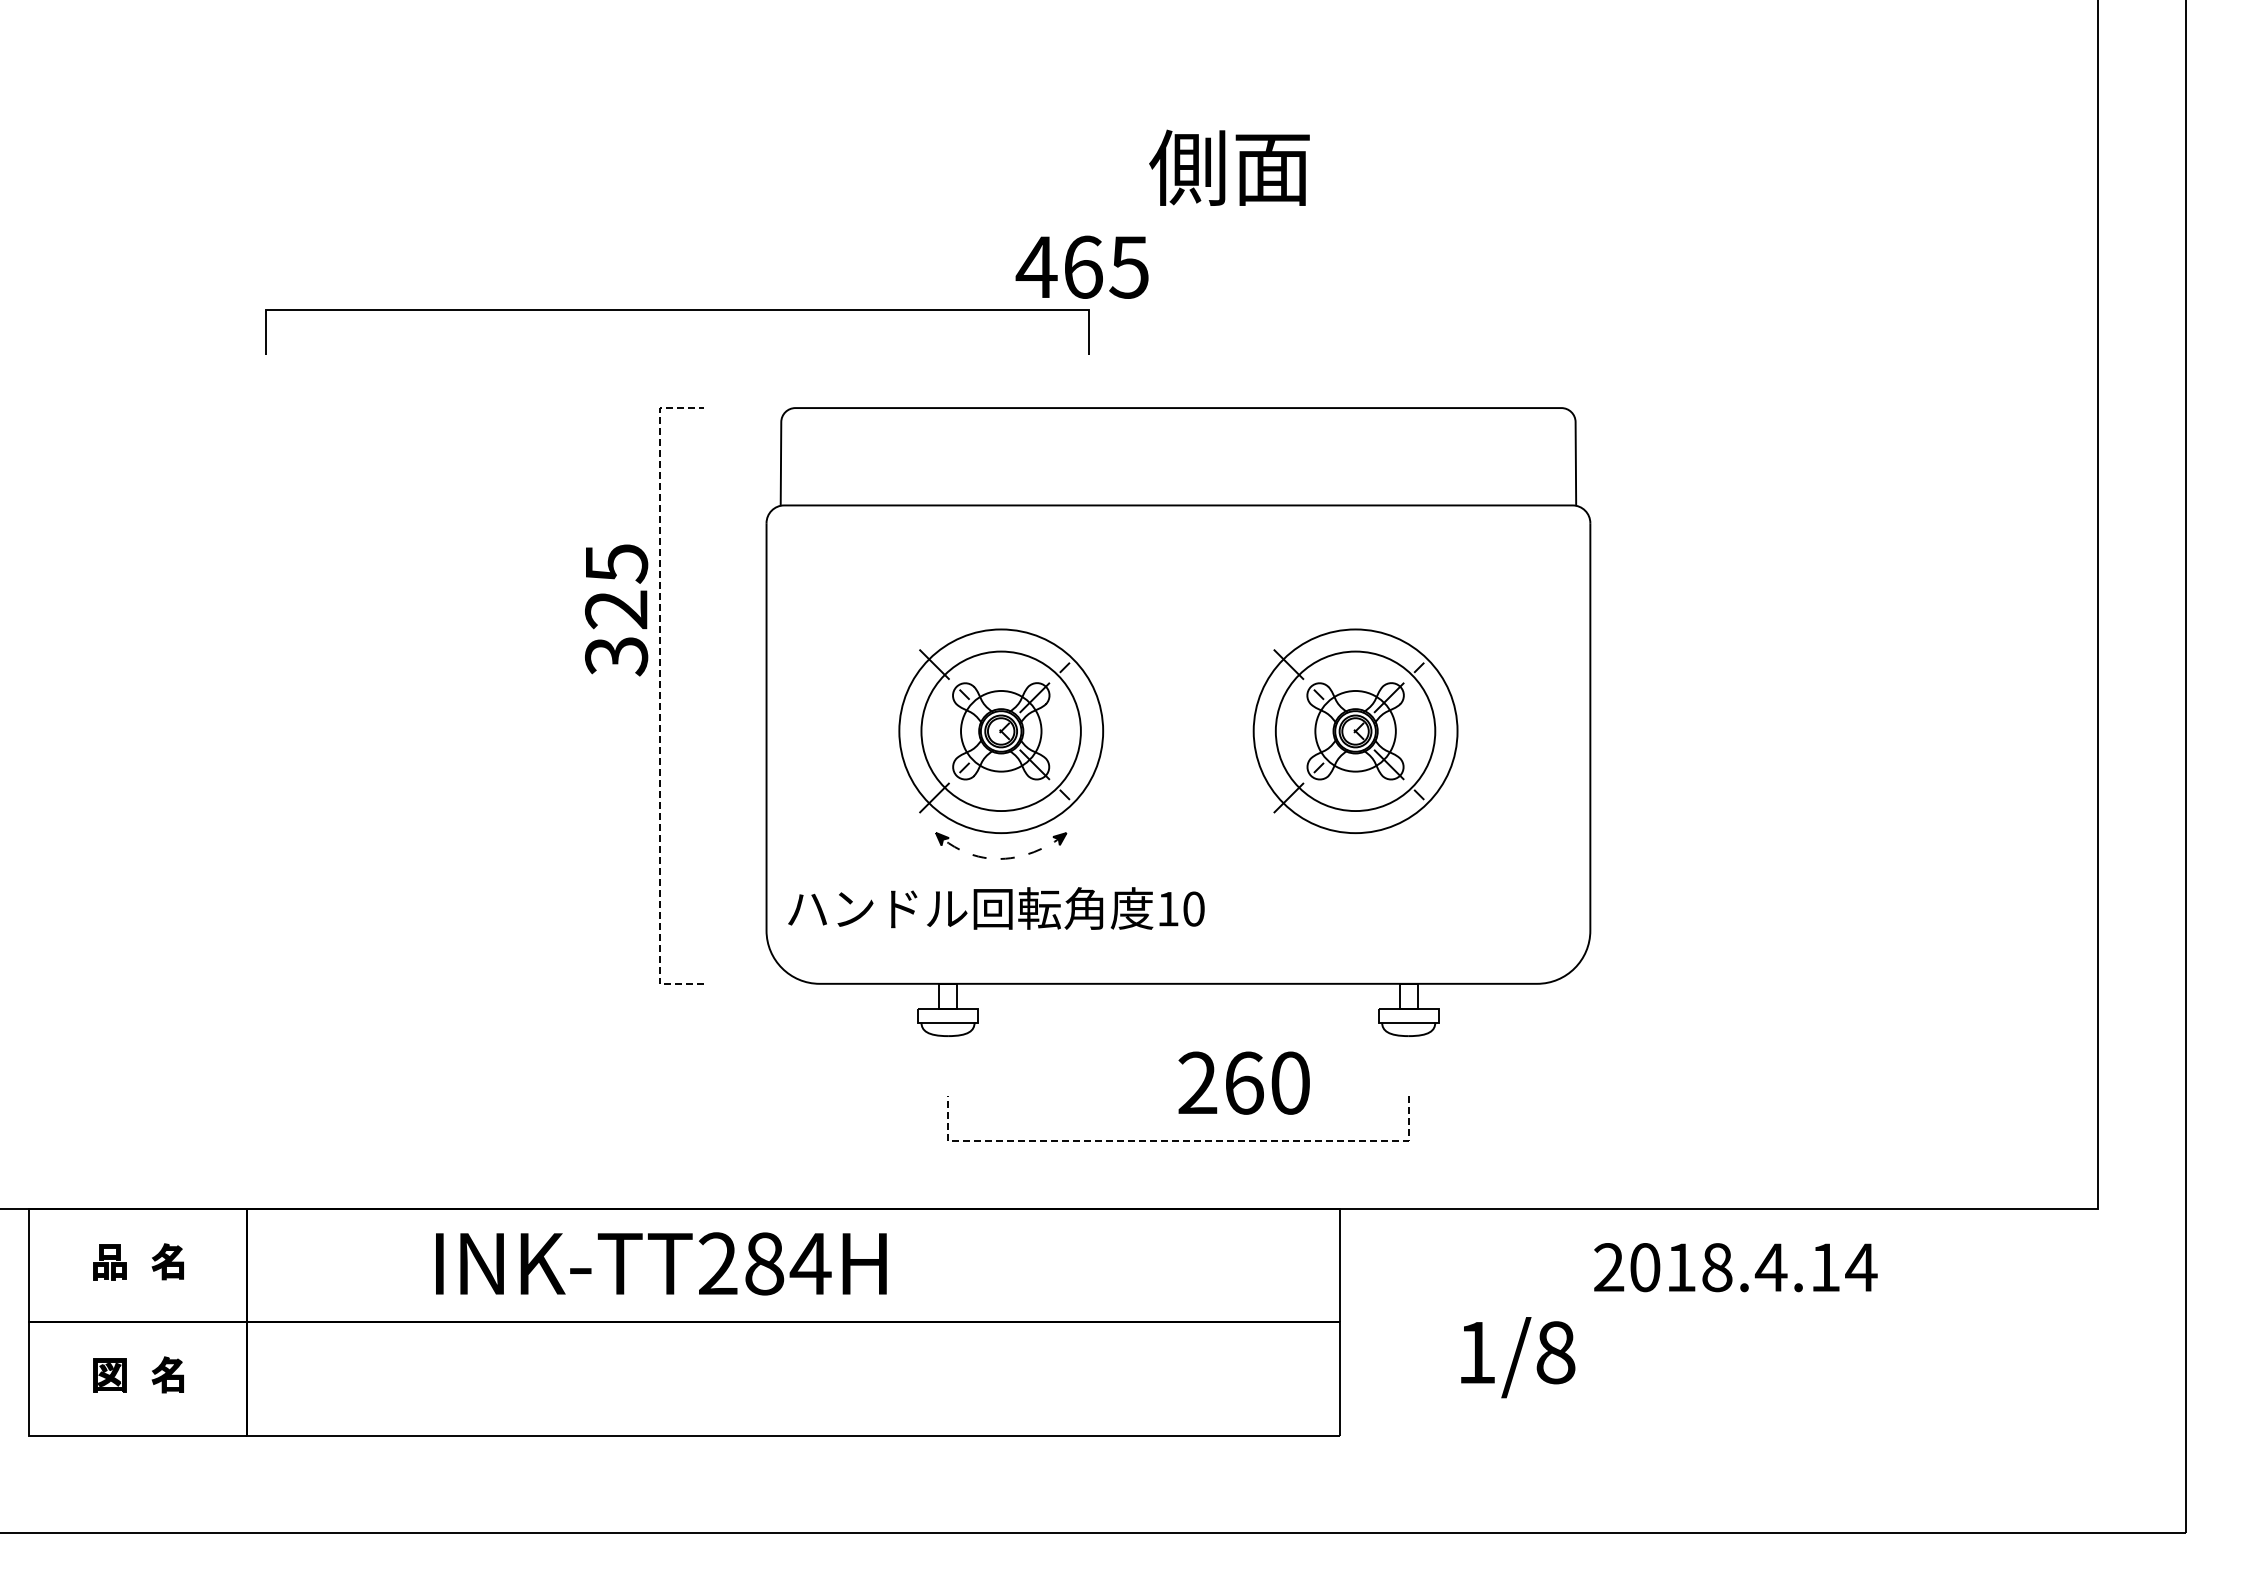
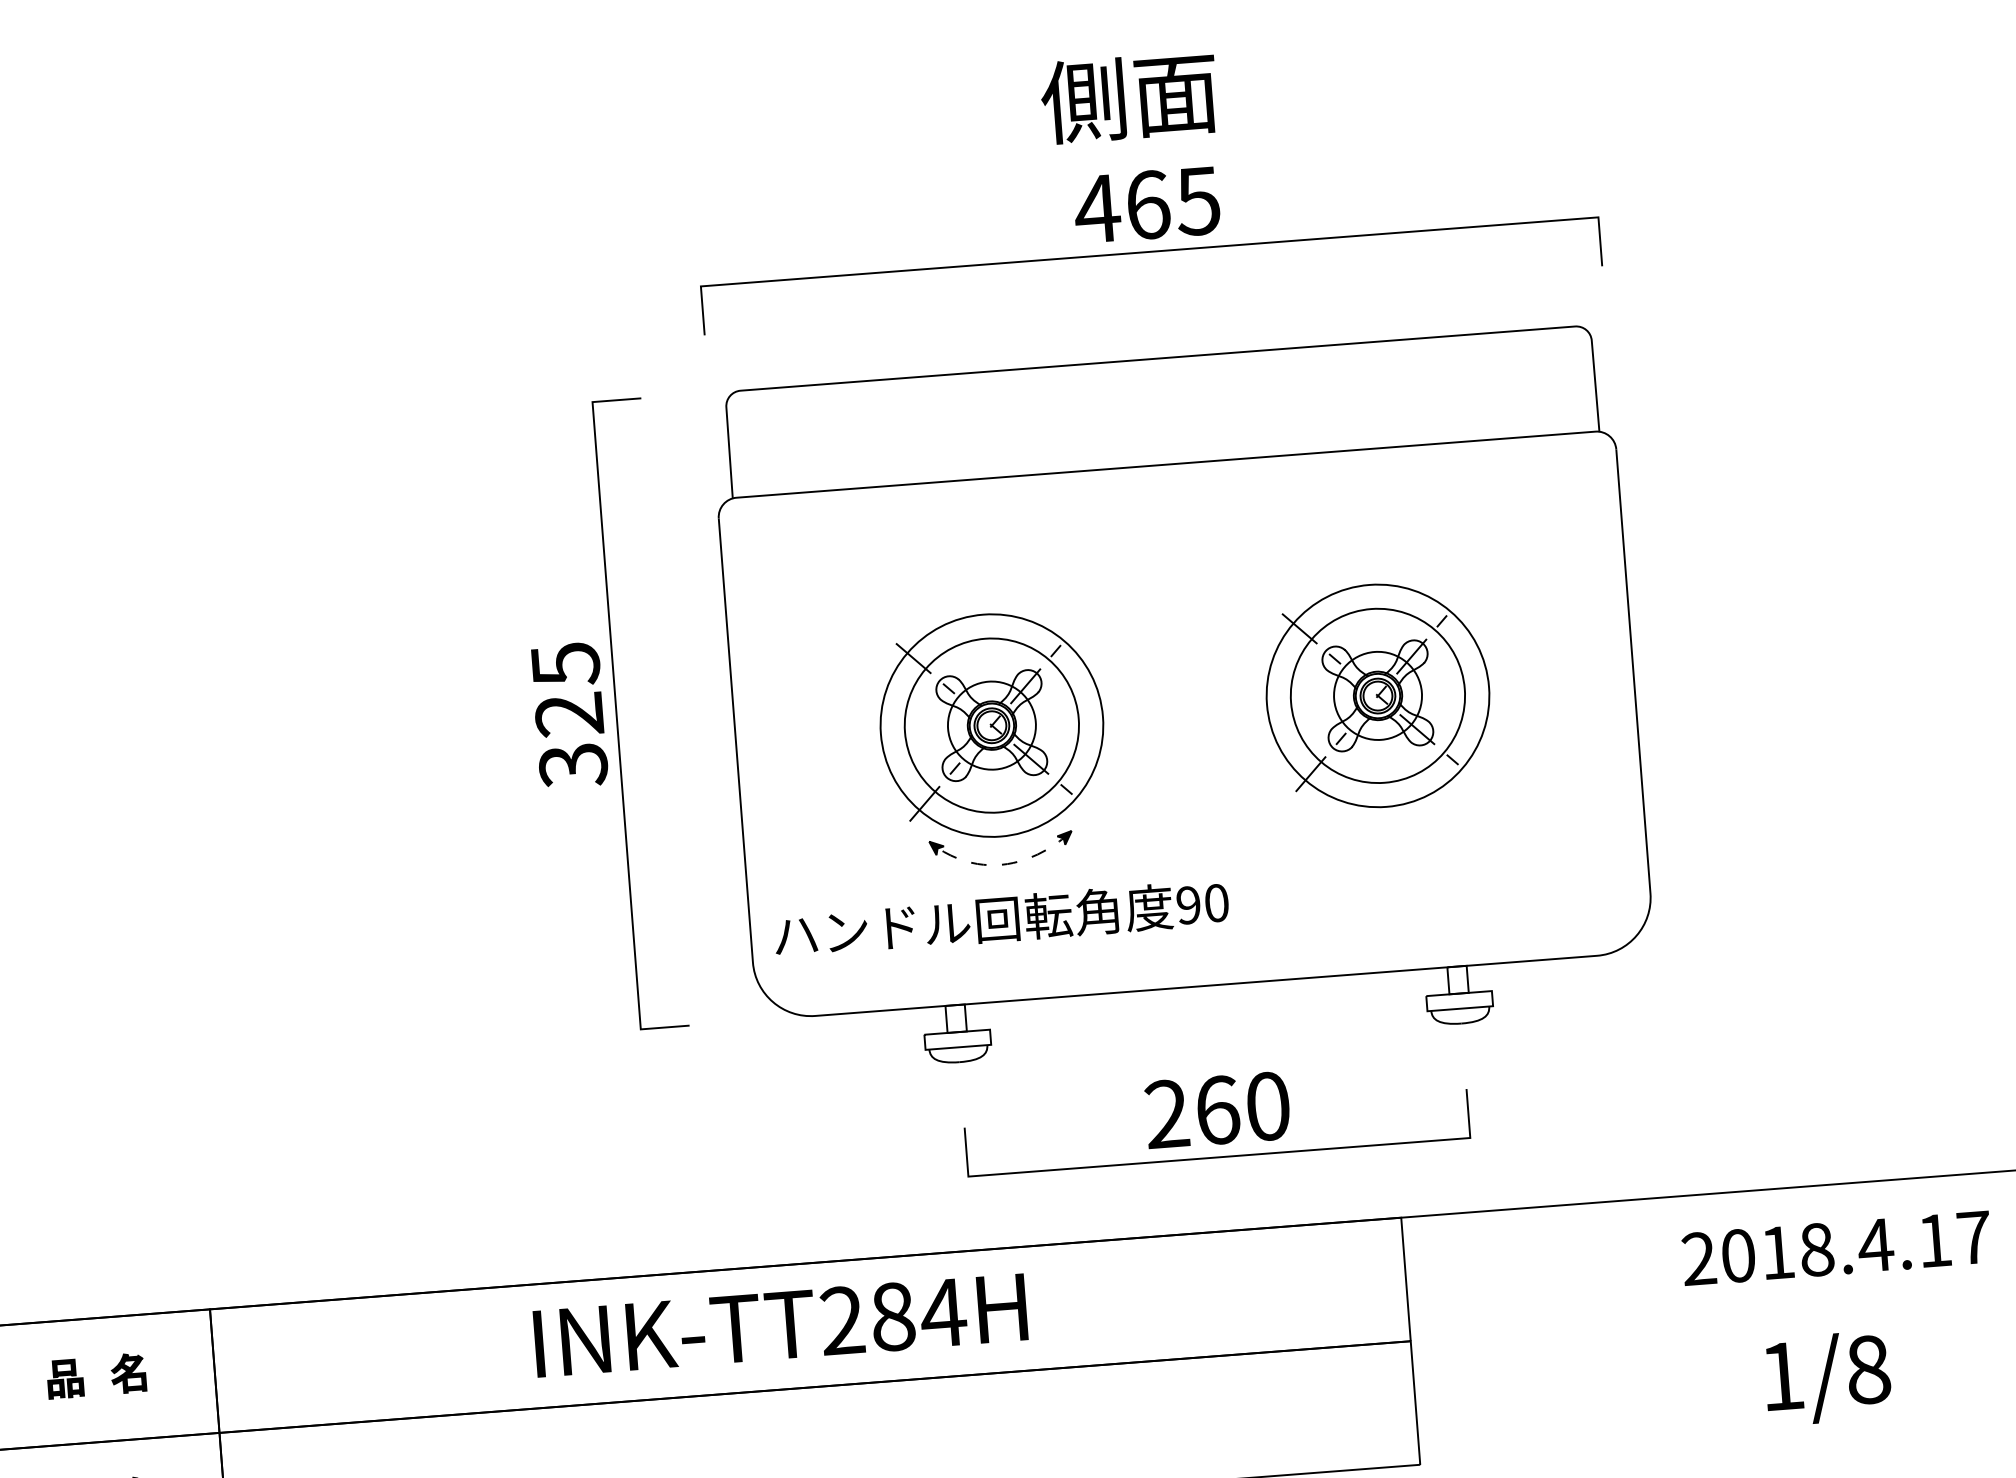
text: (1229, 167) -> (1129, 97), moved
text: (1081, 266) -> (1146, 204), moved
line: (677, 310) -> (1149, 252), moved
text: (616, 610) -> (569, 715), moved
line: (659, 695) -> (616, 715), dashed -> solid
text: (1167, 908) -> (1187, 904), 10 -> 90
text: (1243, 1082) -> (1216, 1109), moved
line: (1177, 1141) -> (1218, 1157), dashed -> solid
text: (661, 1263) -> (780, 1325), moved
text: (1861, 1267) -> (1974, 1237), 2018.4.14 -> 2018.4.17
text: (1518, 1357) -> (1828, 1378), moved

